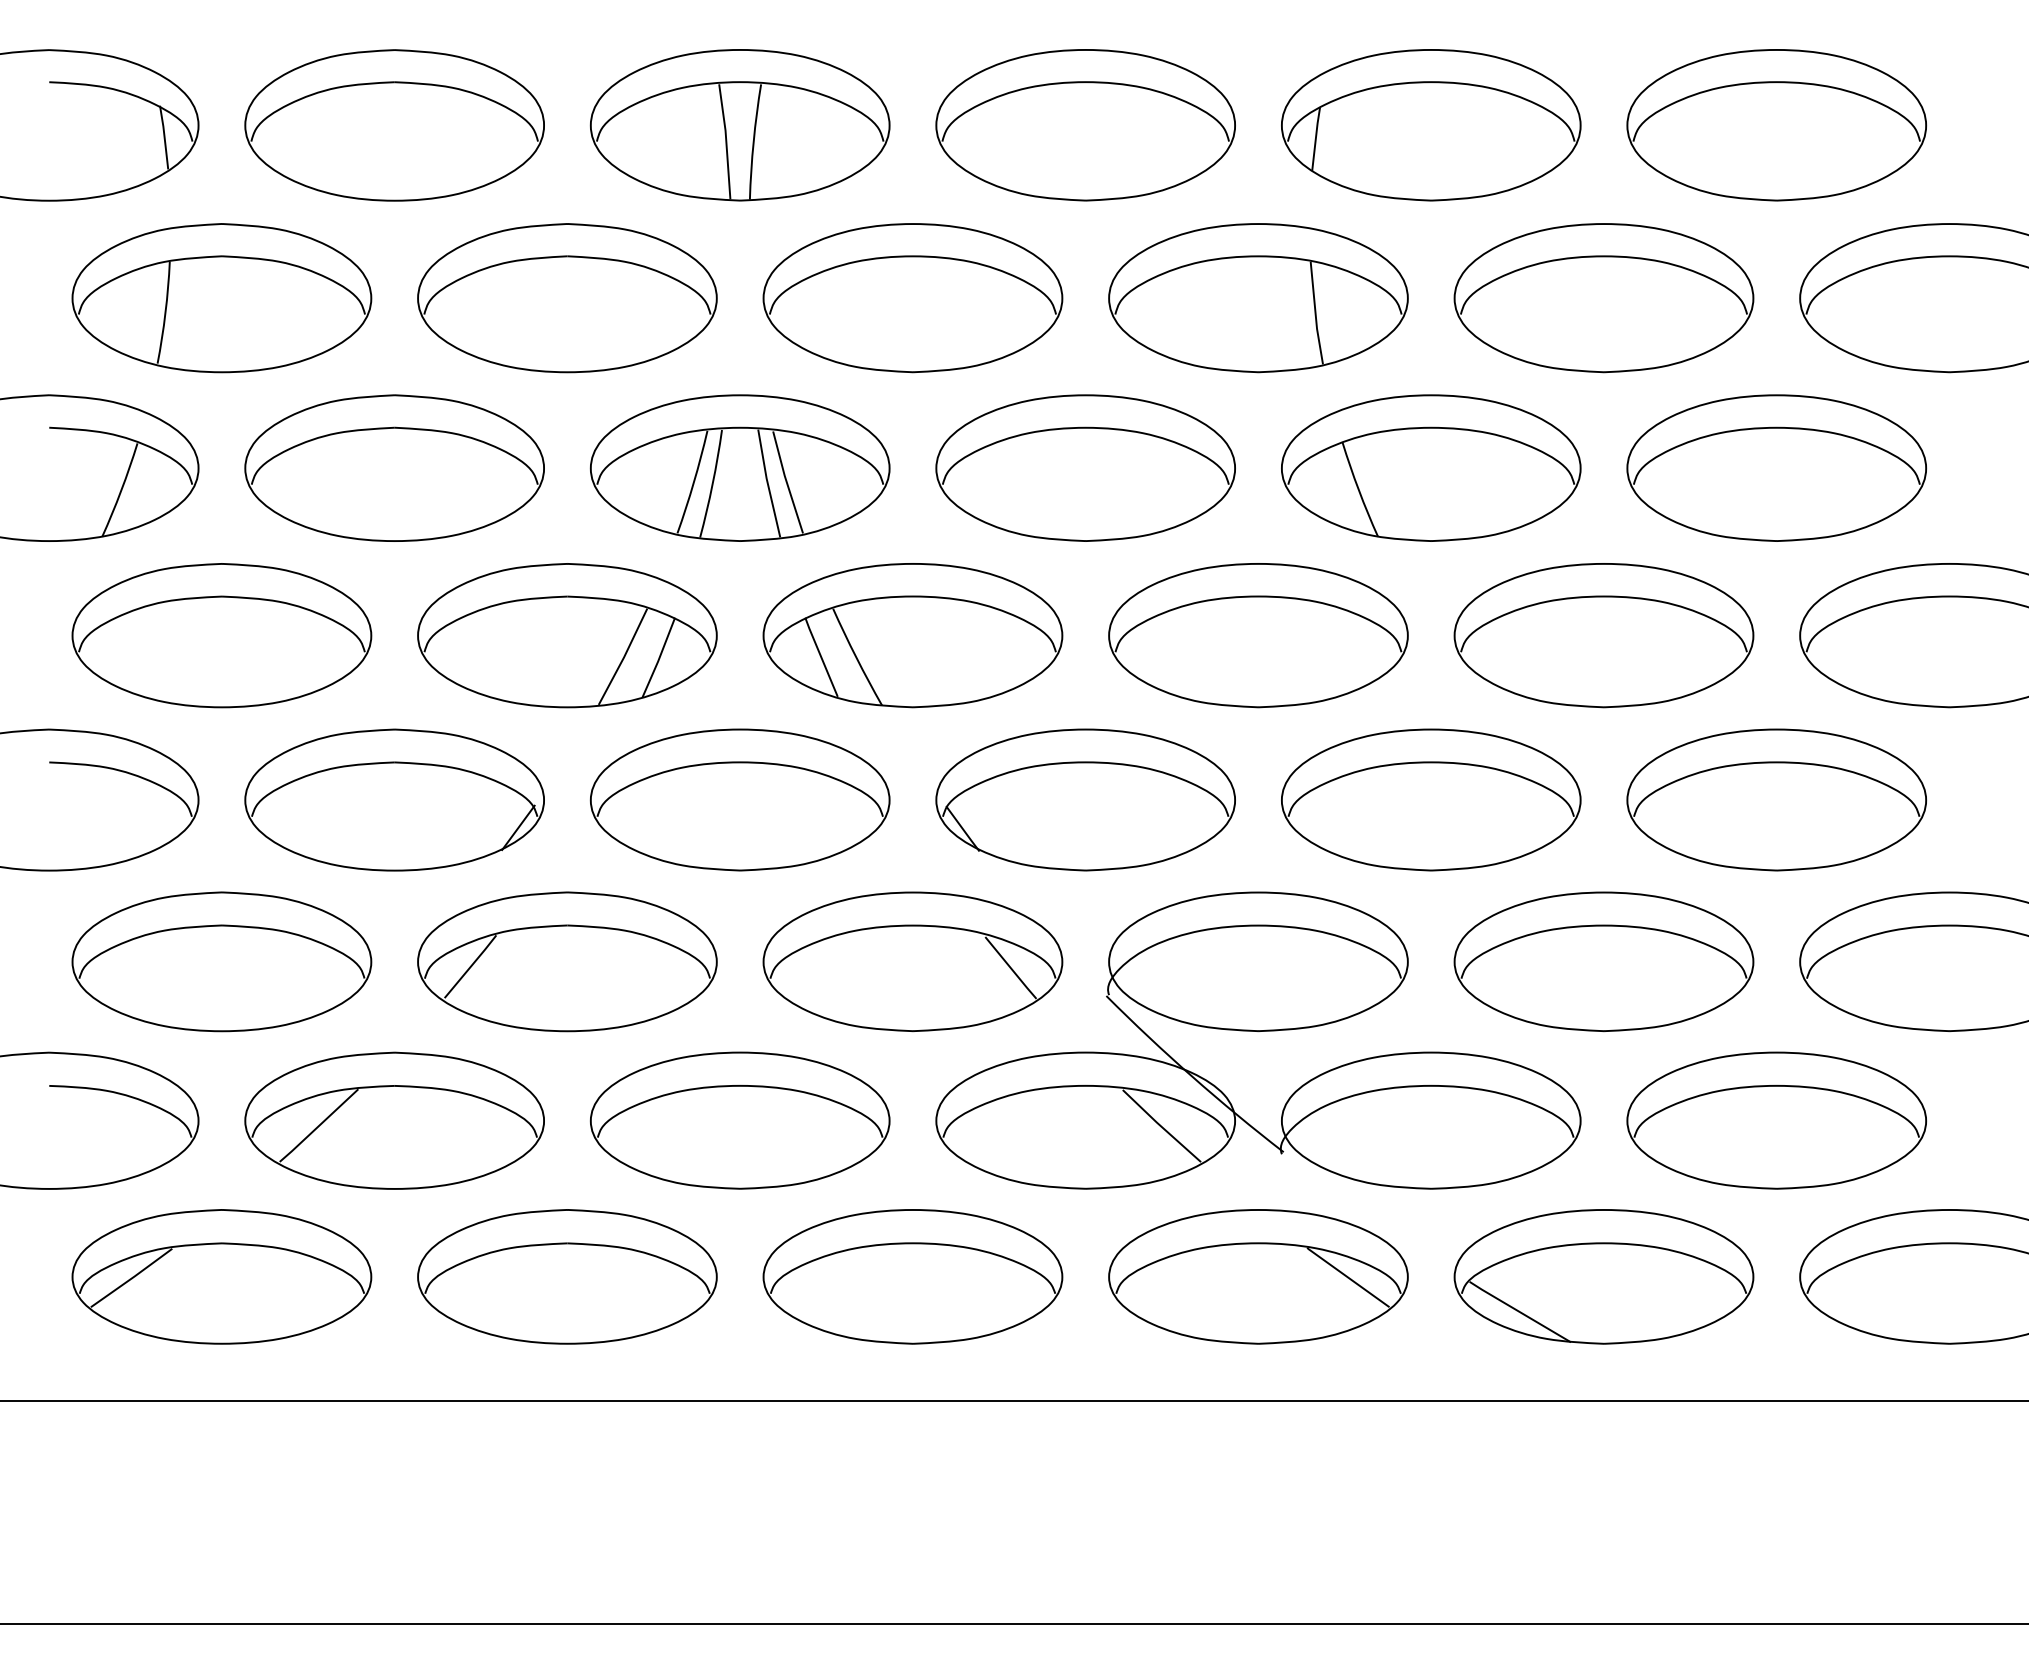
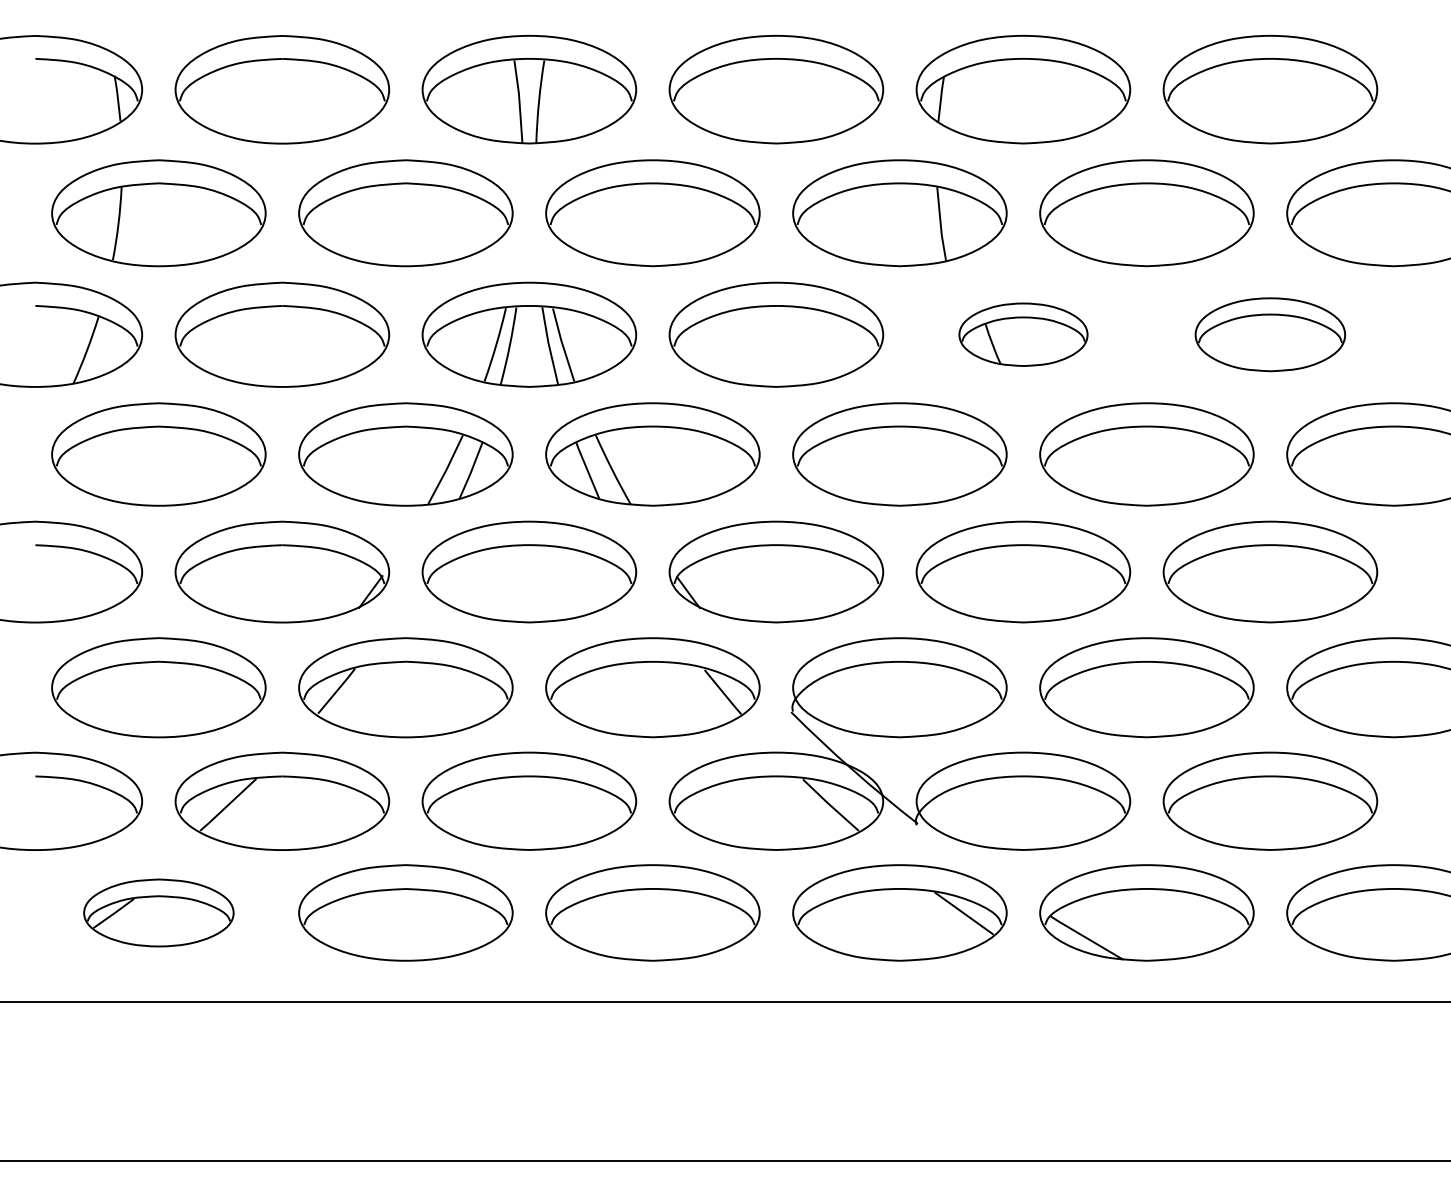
part: (1431, 467) -> (1023, 334), size x0.6
part: (1776, 467) -> (1270, 334), size x0.7
part: (221, 1276) -> (158, 912), size x0.7

